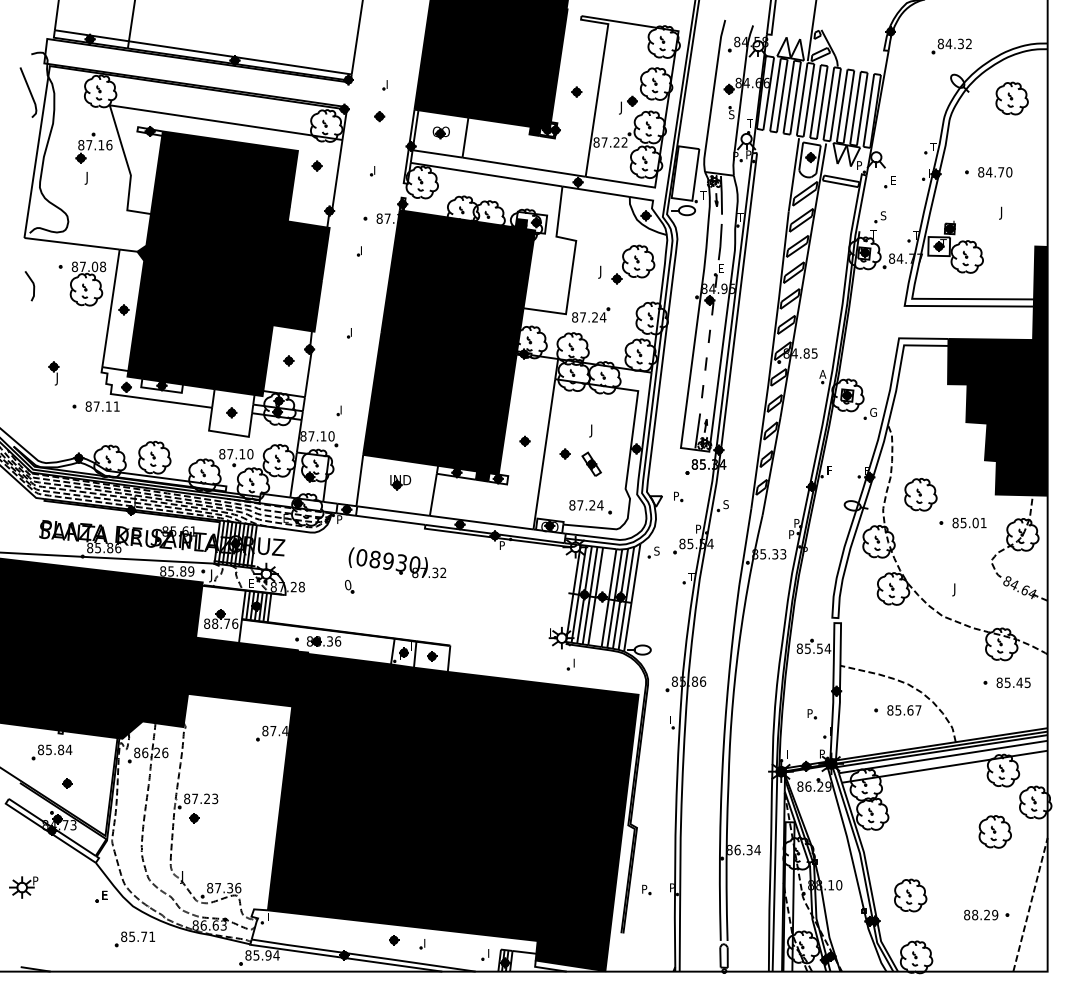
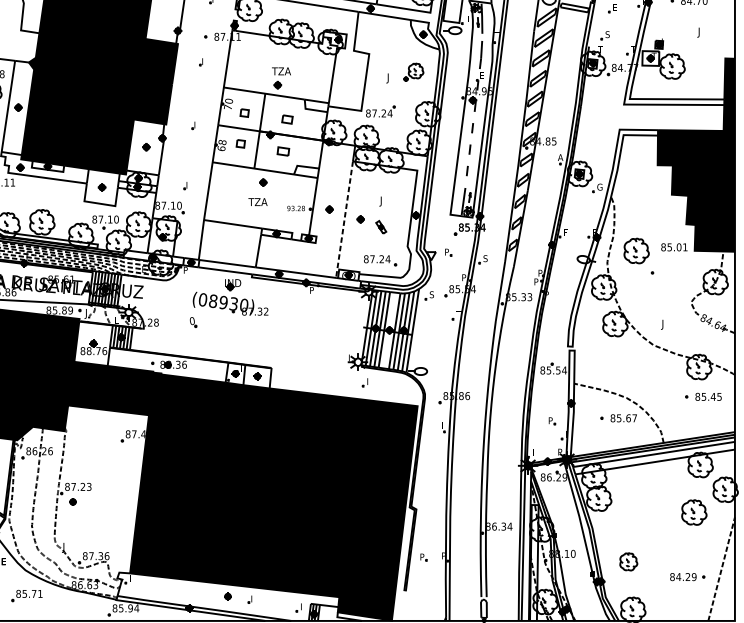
part: (633, 264) -> (413, 72), size x0.6
fill: (449, 345) -> (270, 135), removed
line: (544, 454) -> (344, 219), solid -> dashed
part: (591, 463) -> (381, 226), size x0.7
part: (400, 482) -> (232, 284), moved
text: (969, 522) -> (674, 246), moved
part: (910, 895) -> (628, 561), size x0.7
text: (974, 914) -> (678, 576), 88.29 -> 84.29

